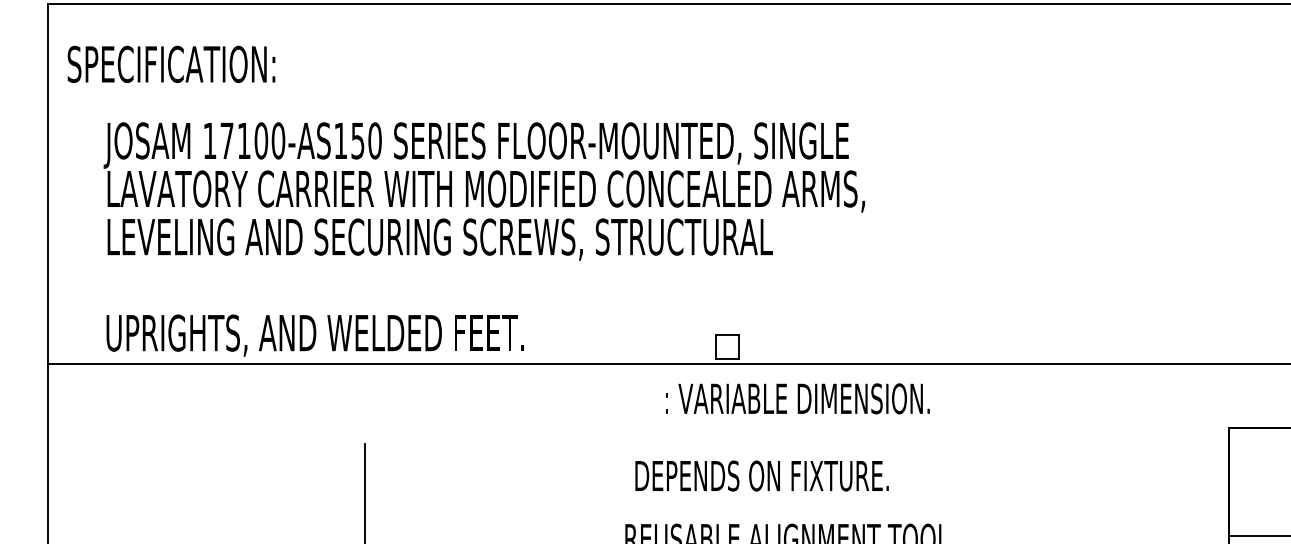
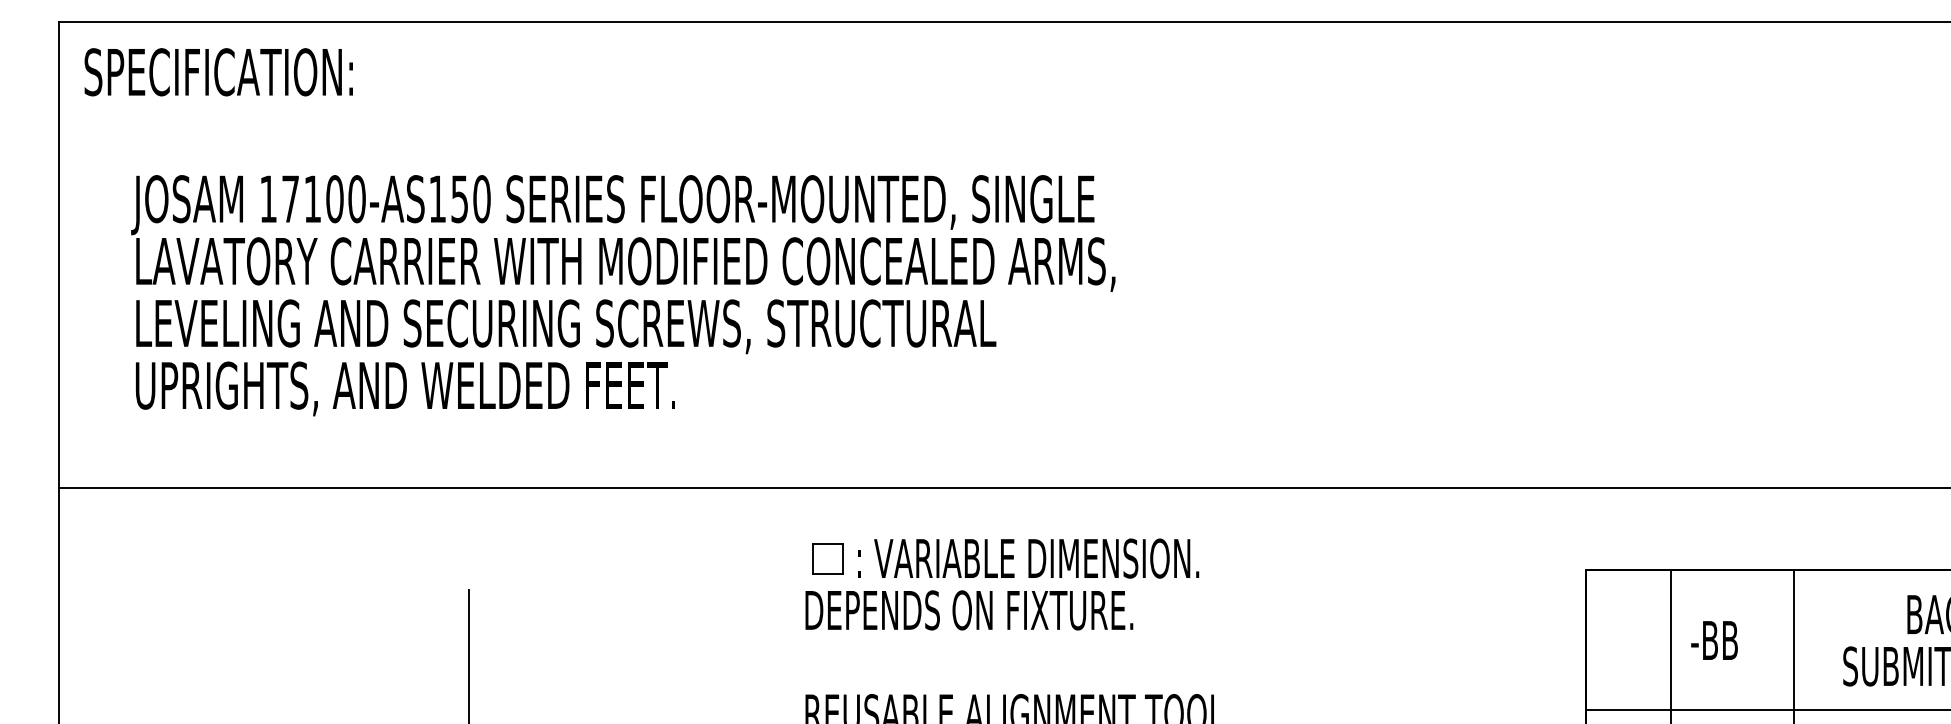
text: (171, 64) -> (218, 72), moved
text: (315, 335) -> (405, 388), moved
part: (727, 346) -> (827, 558), moved
text: (797, 398) -> (1028, 558), moved
text: (762, 476) -> (969, 610), moved

